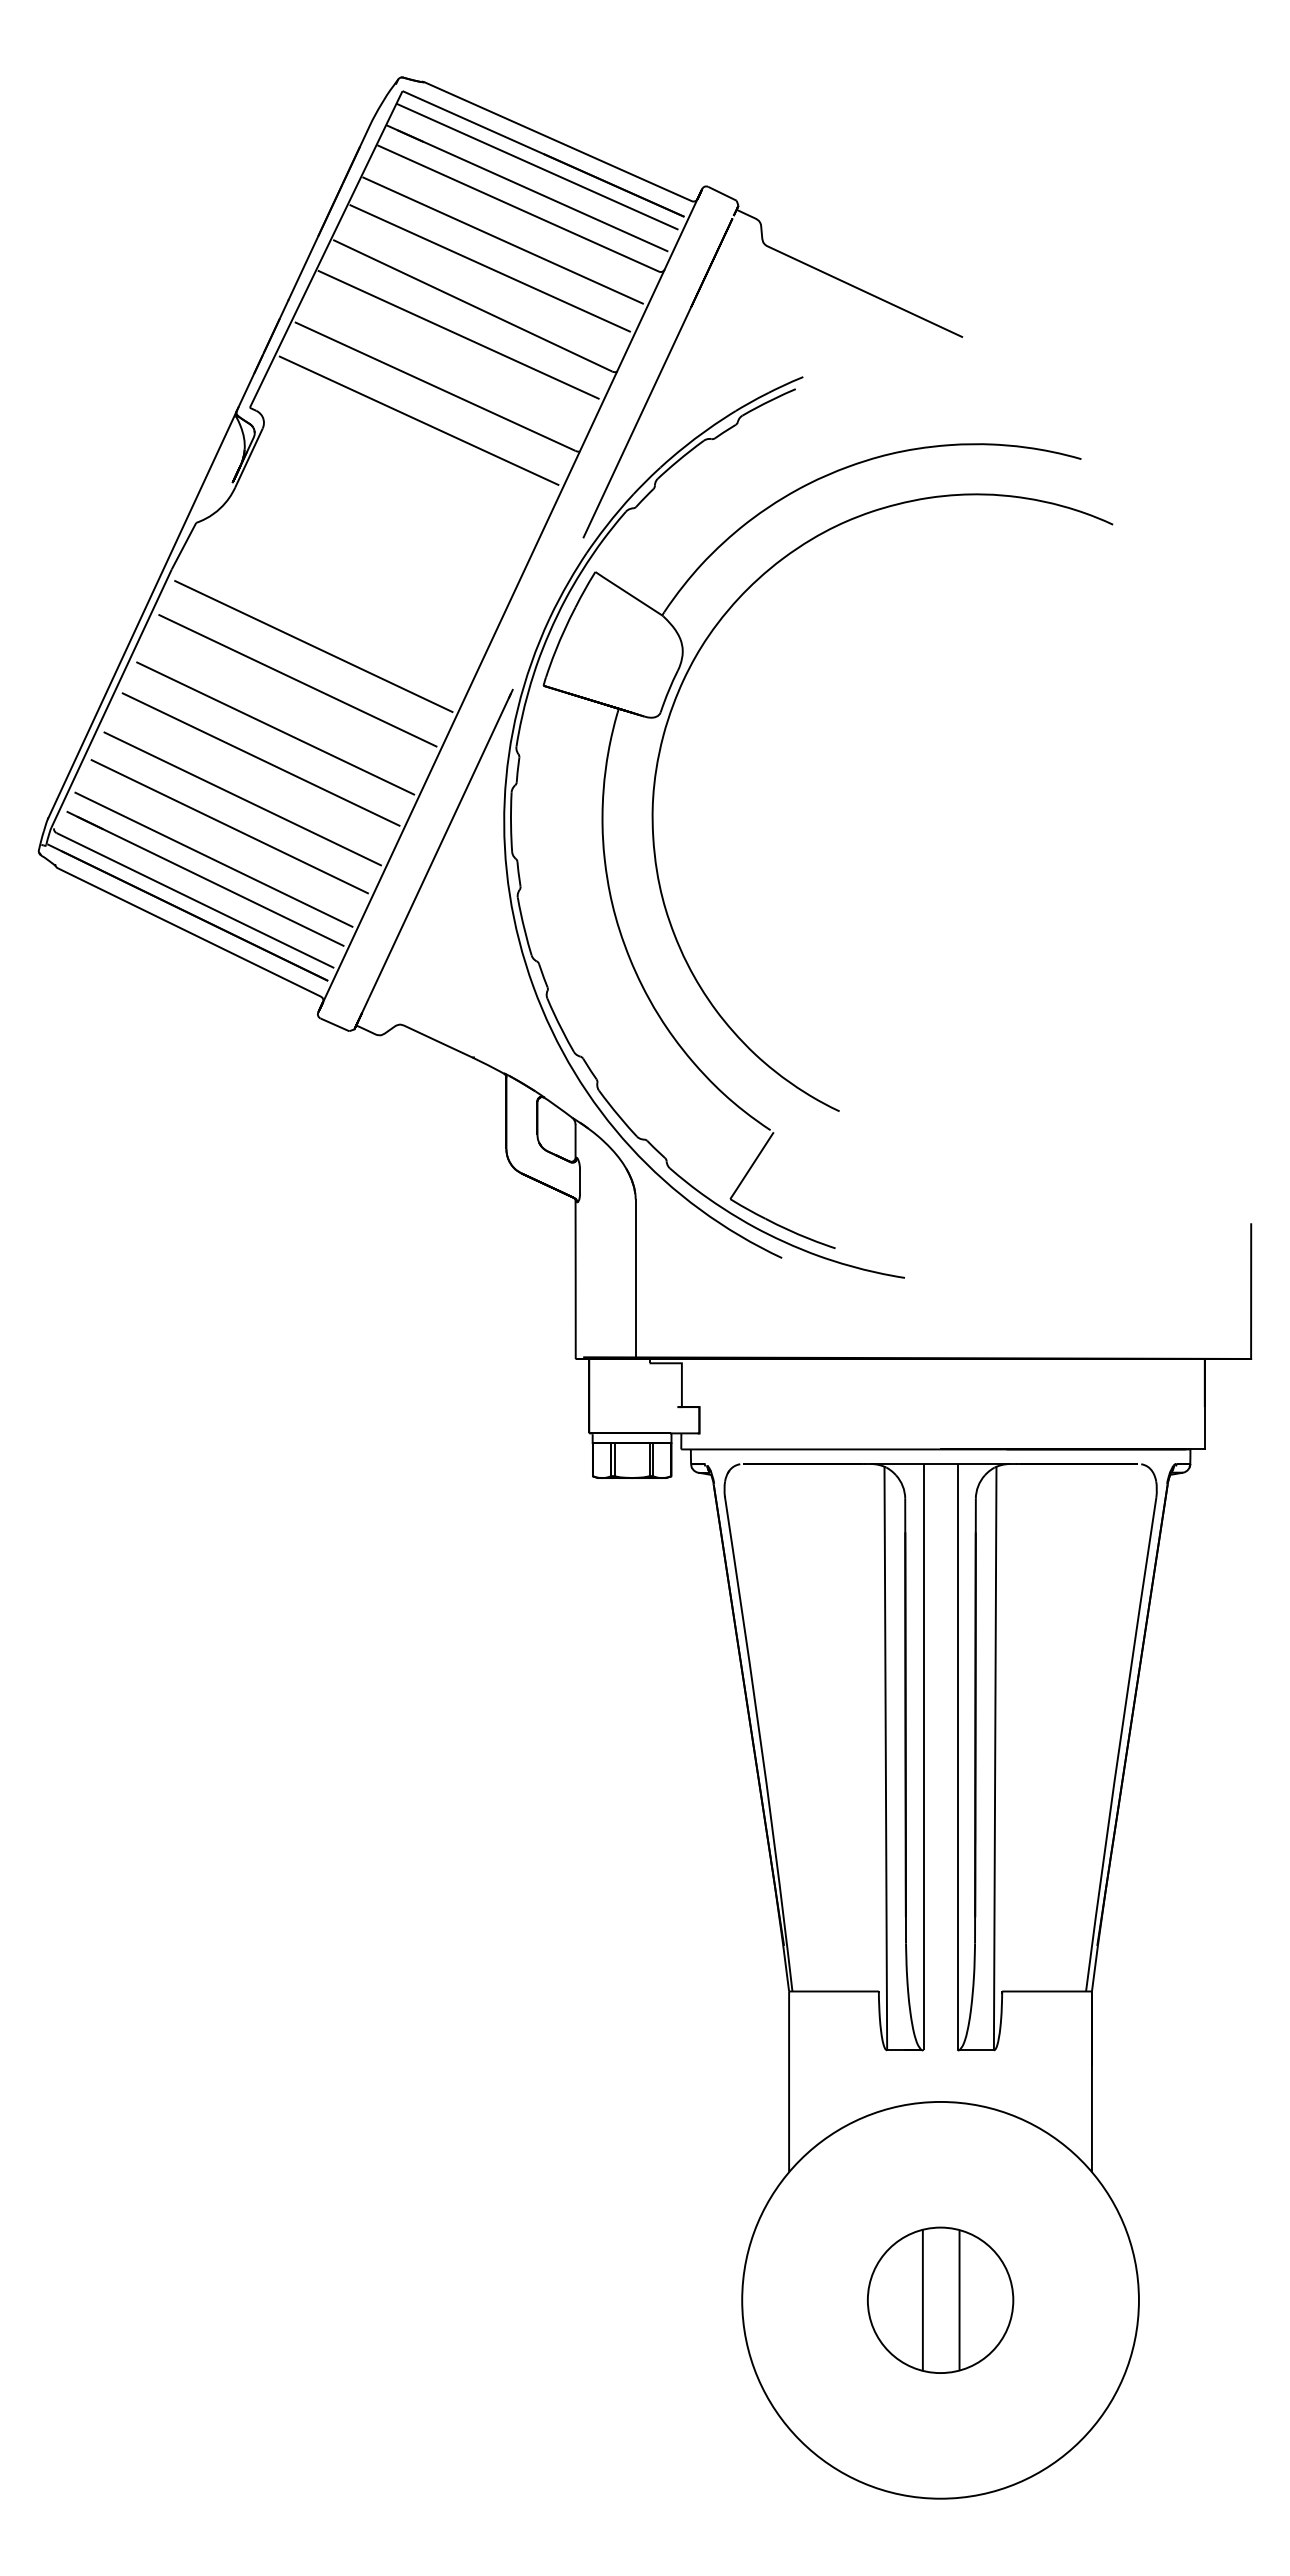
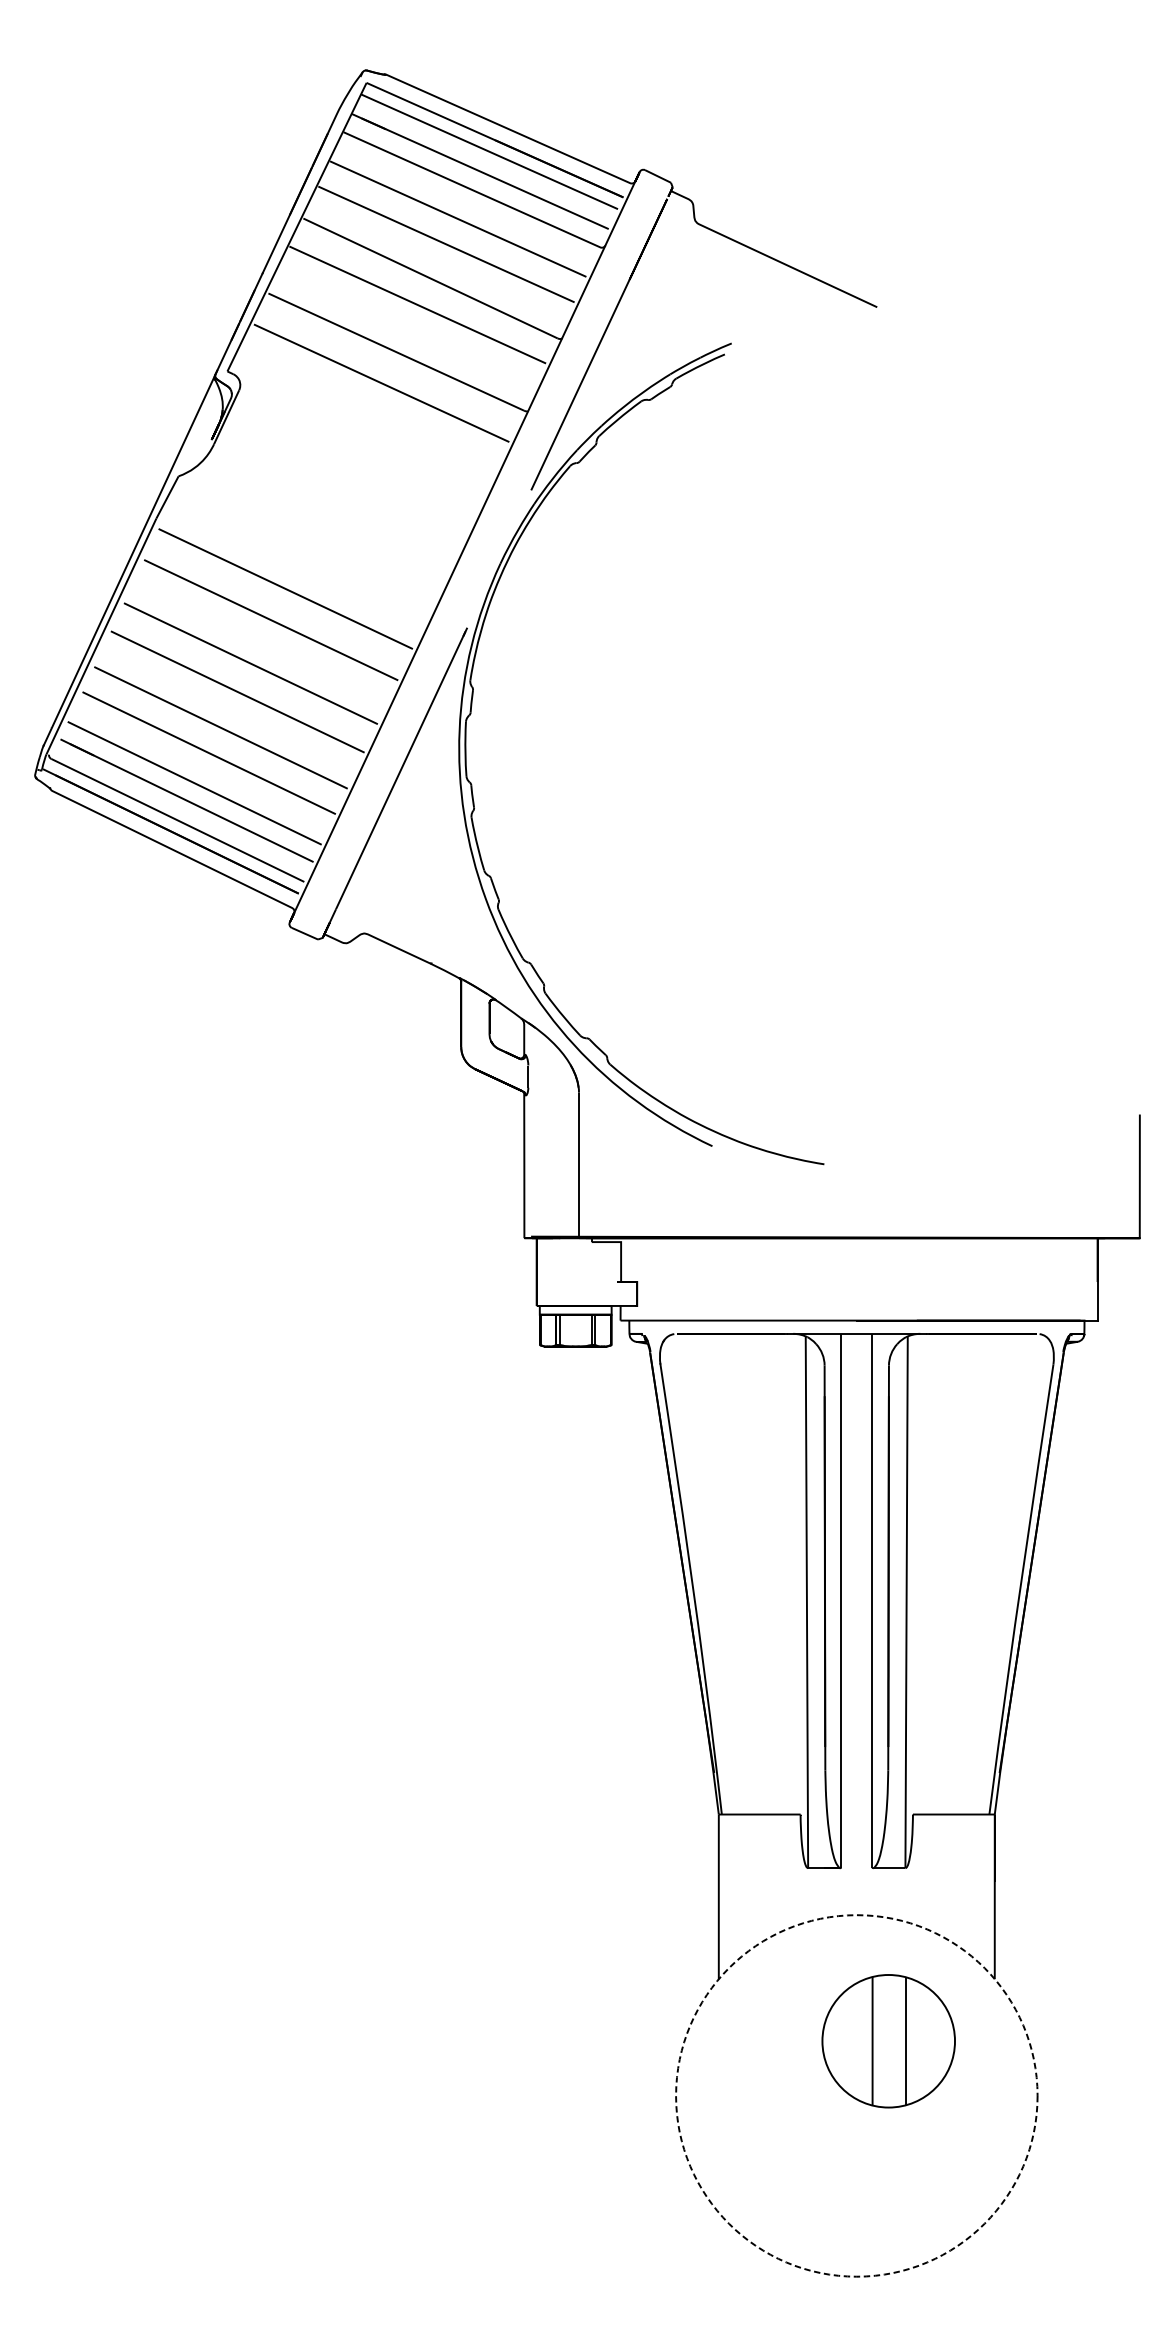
part: (658, 872) -> (599, 794), removed
circle: (940, 2299) -> (856, 2095), solid -> dashed
part: (940, 2299) -> (888, 2040), moved

